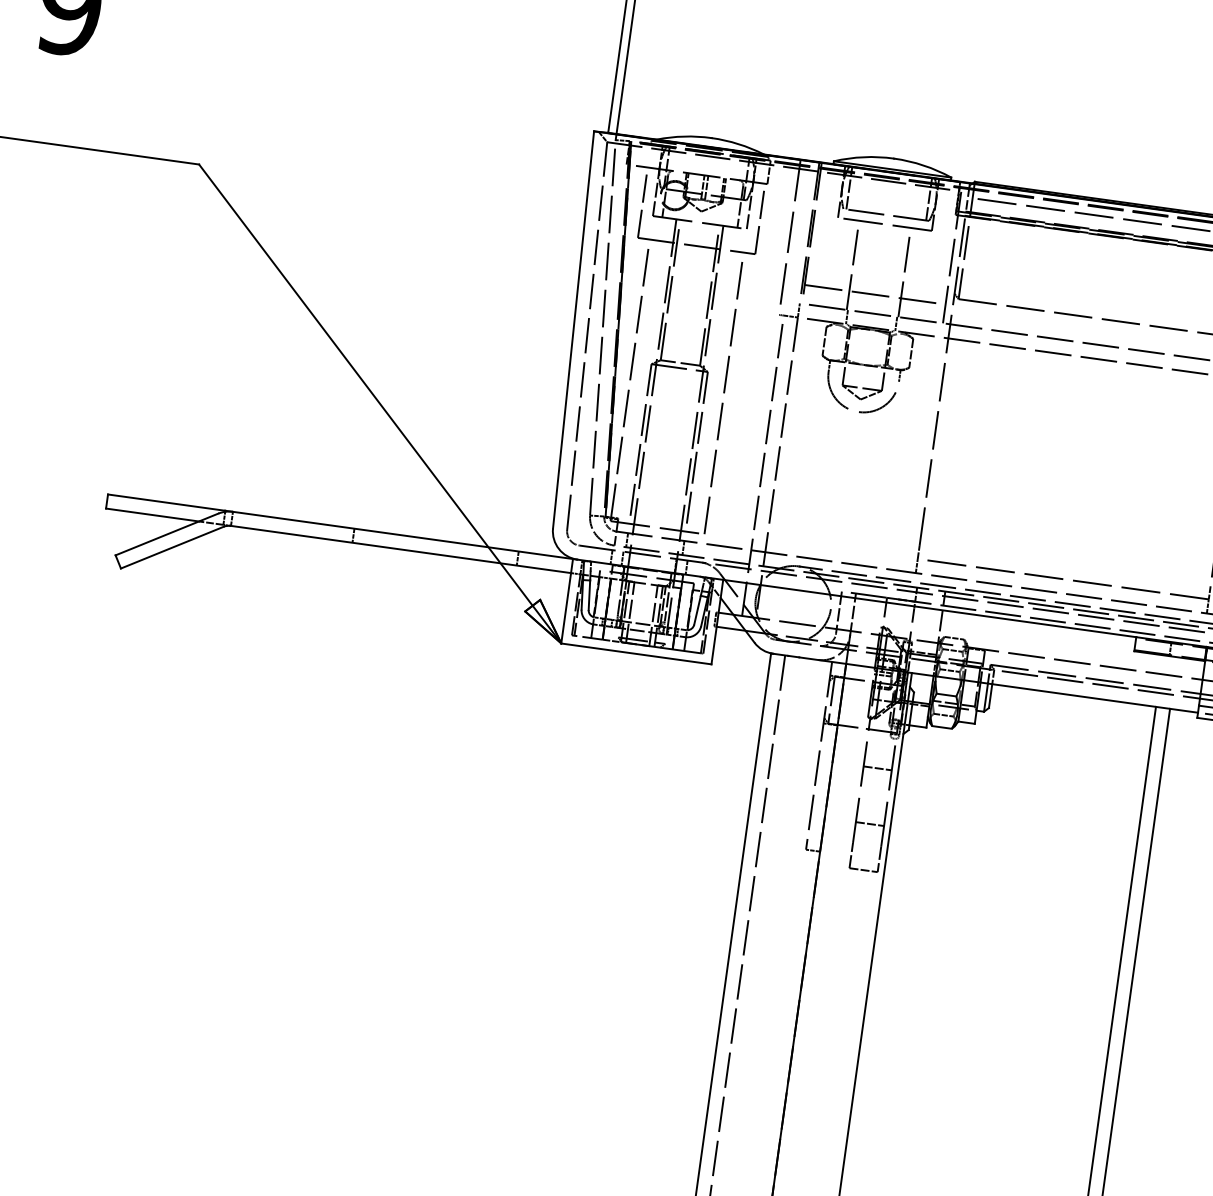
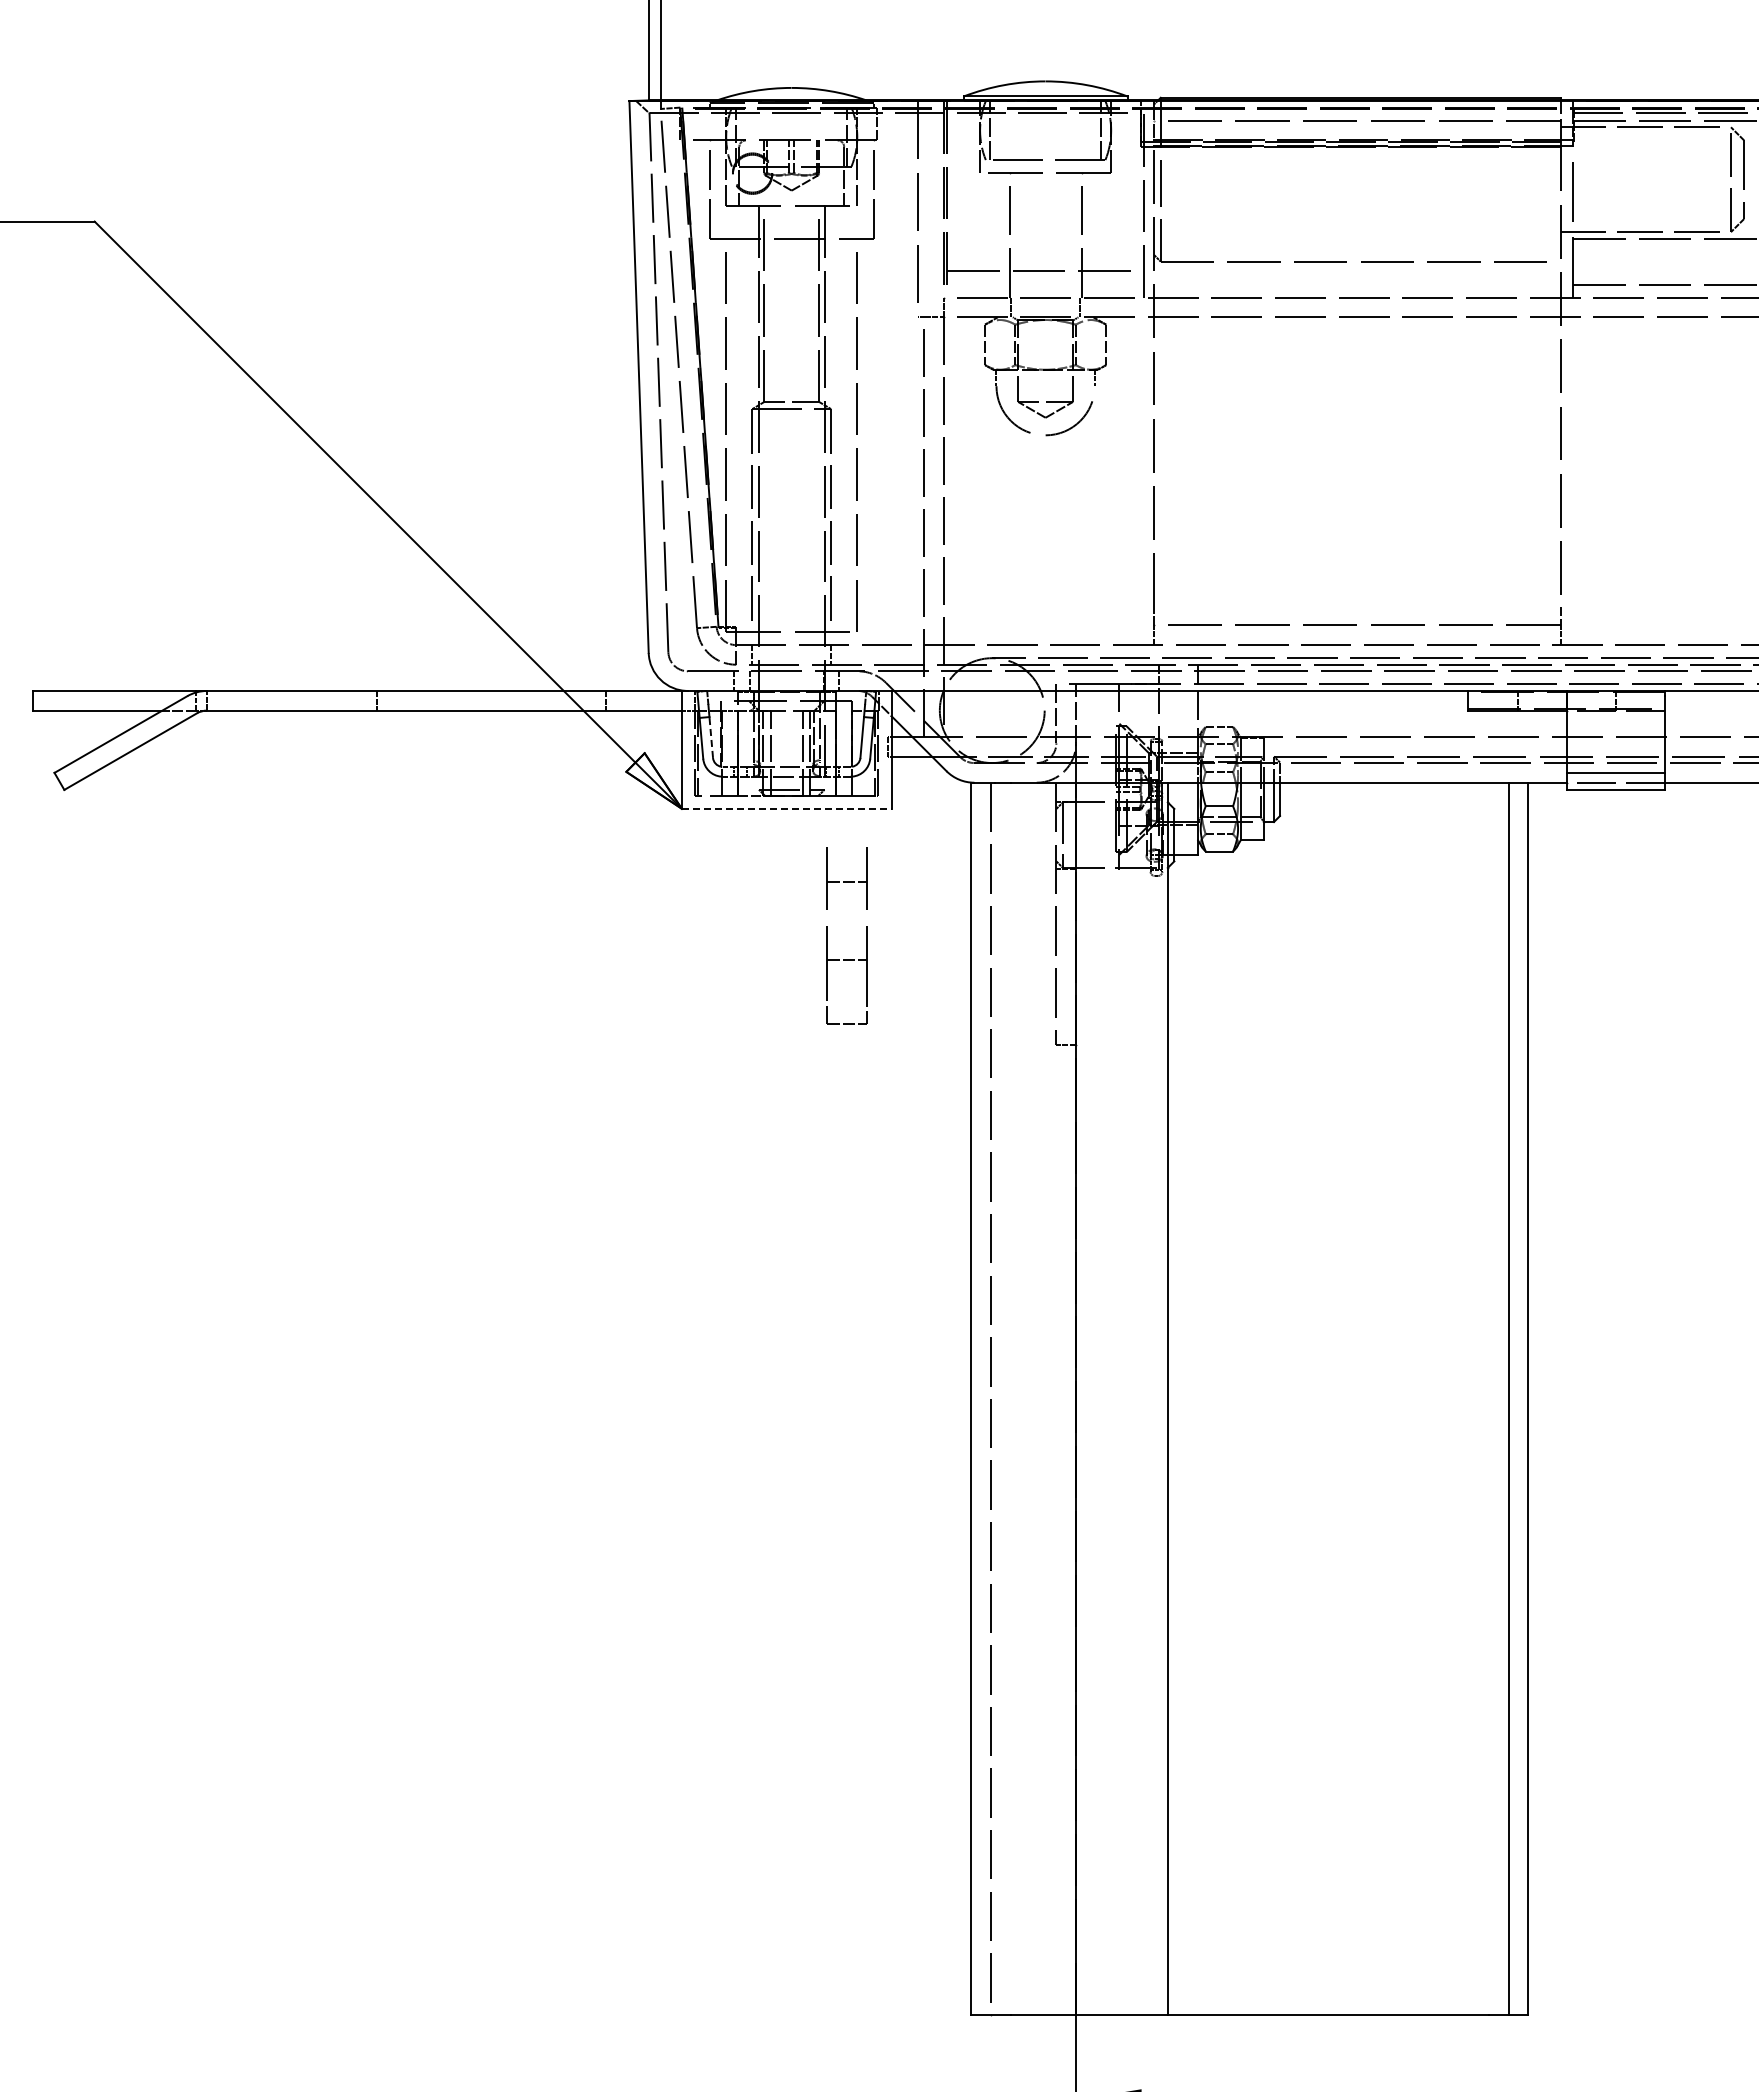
line: (589, 594) -> (711, 736), solid -> dashed
line: (636, 653) -> (786, 808), solid -> dashed
part: (858, 804) -> (827, 935), moved

